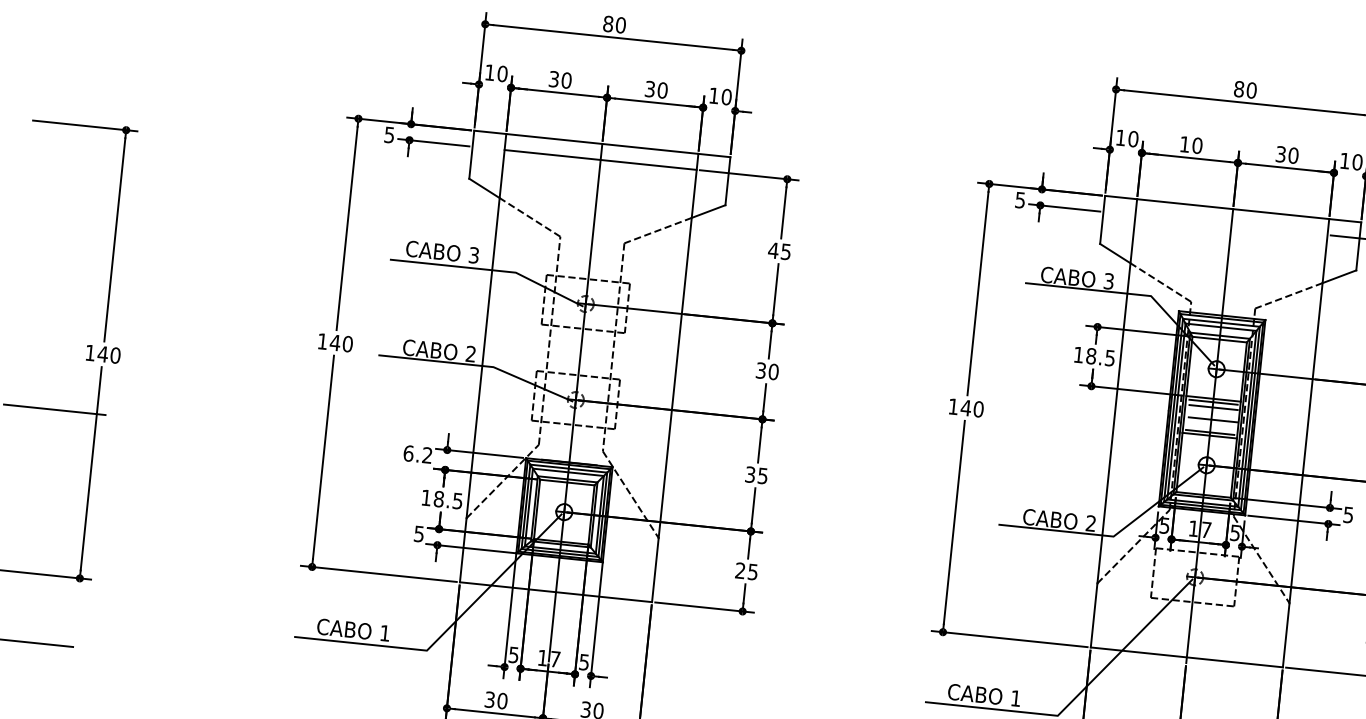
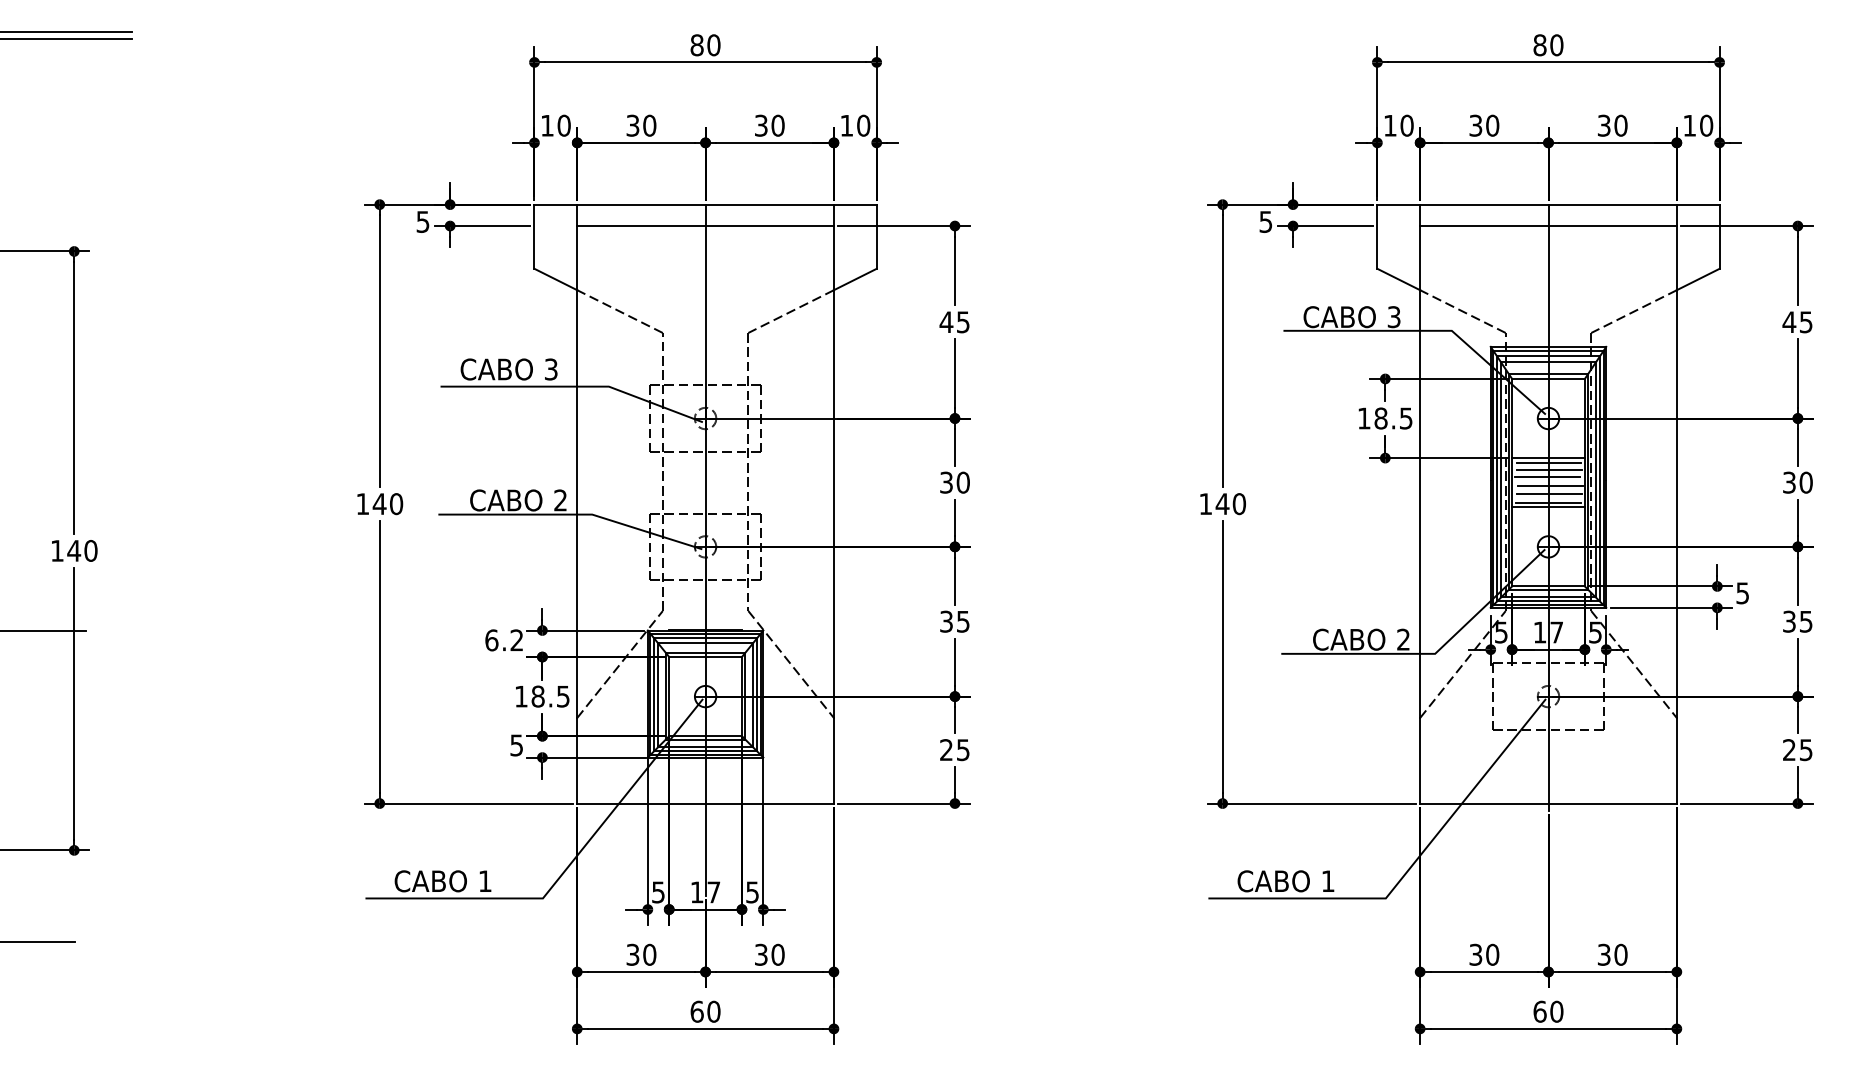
text: (1184, 144) -> (1475, 125), 10 -> 30
line: (1231, 225) -> (1548, 226), added
line: (1211, 413) -> (1547, 477), added
line: (1211, 426) -> (1549, 494), added

